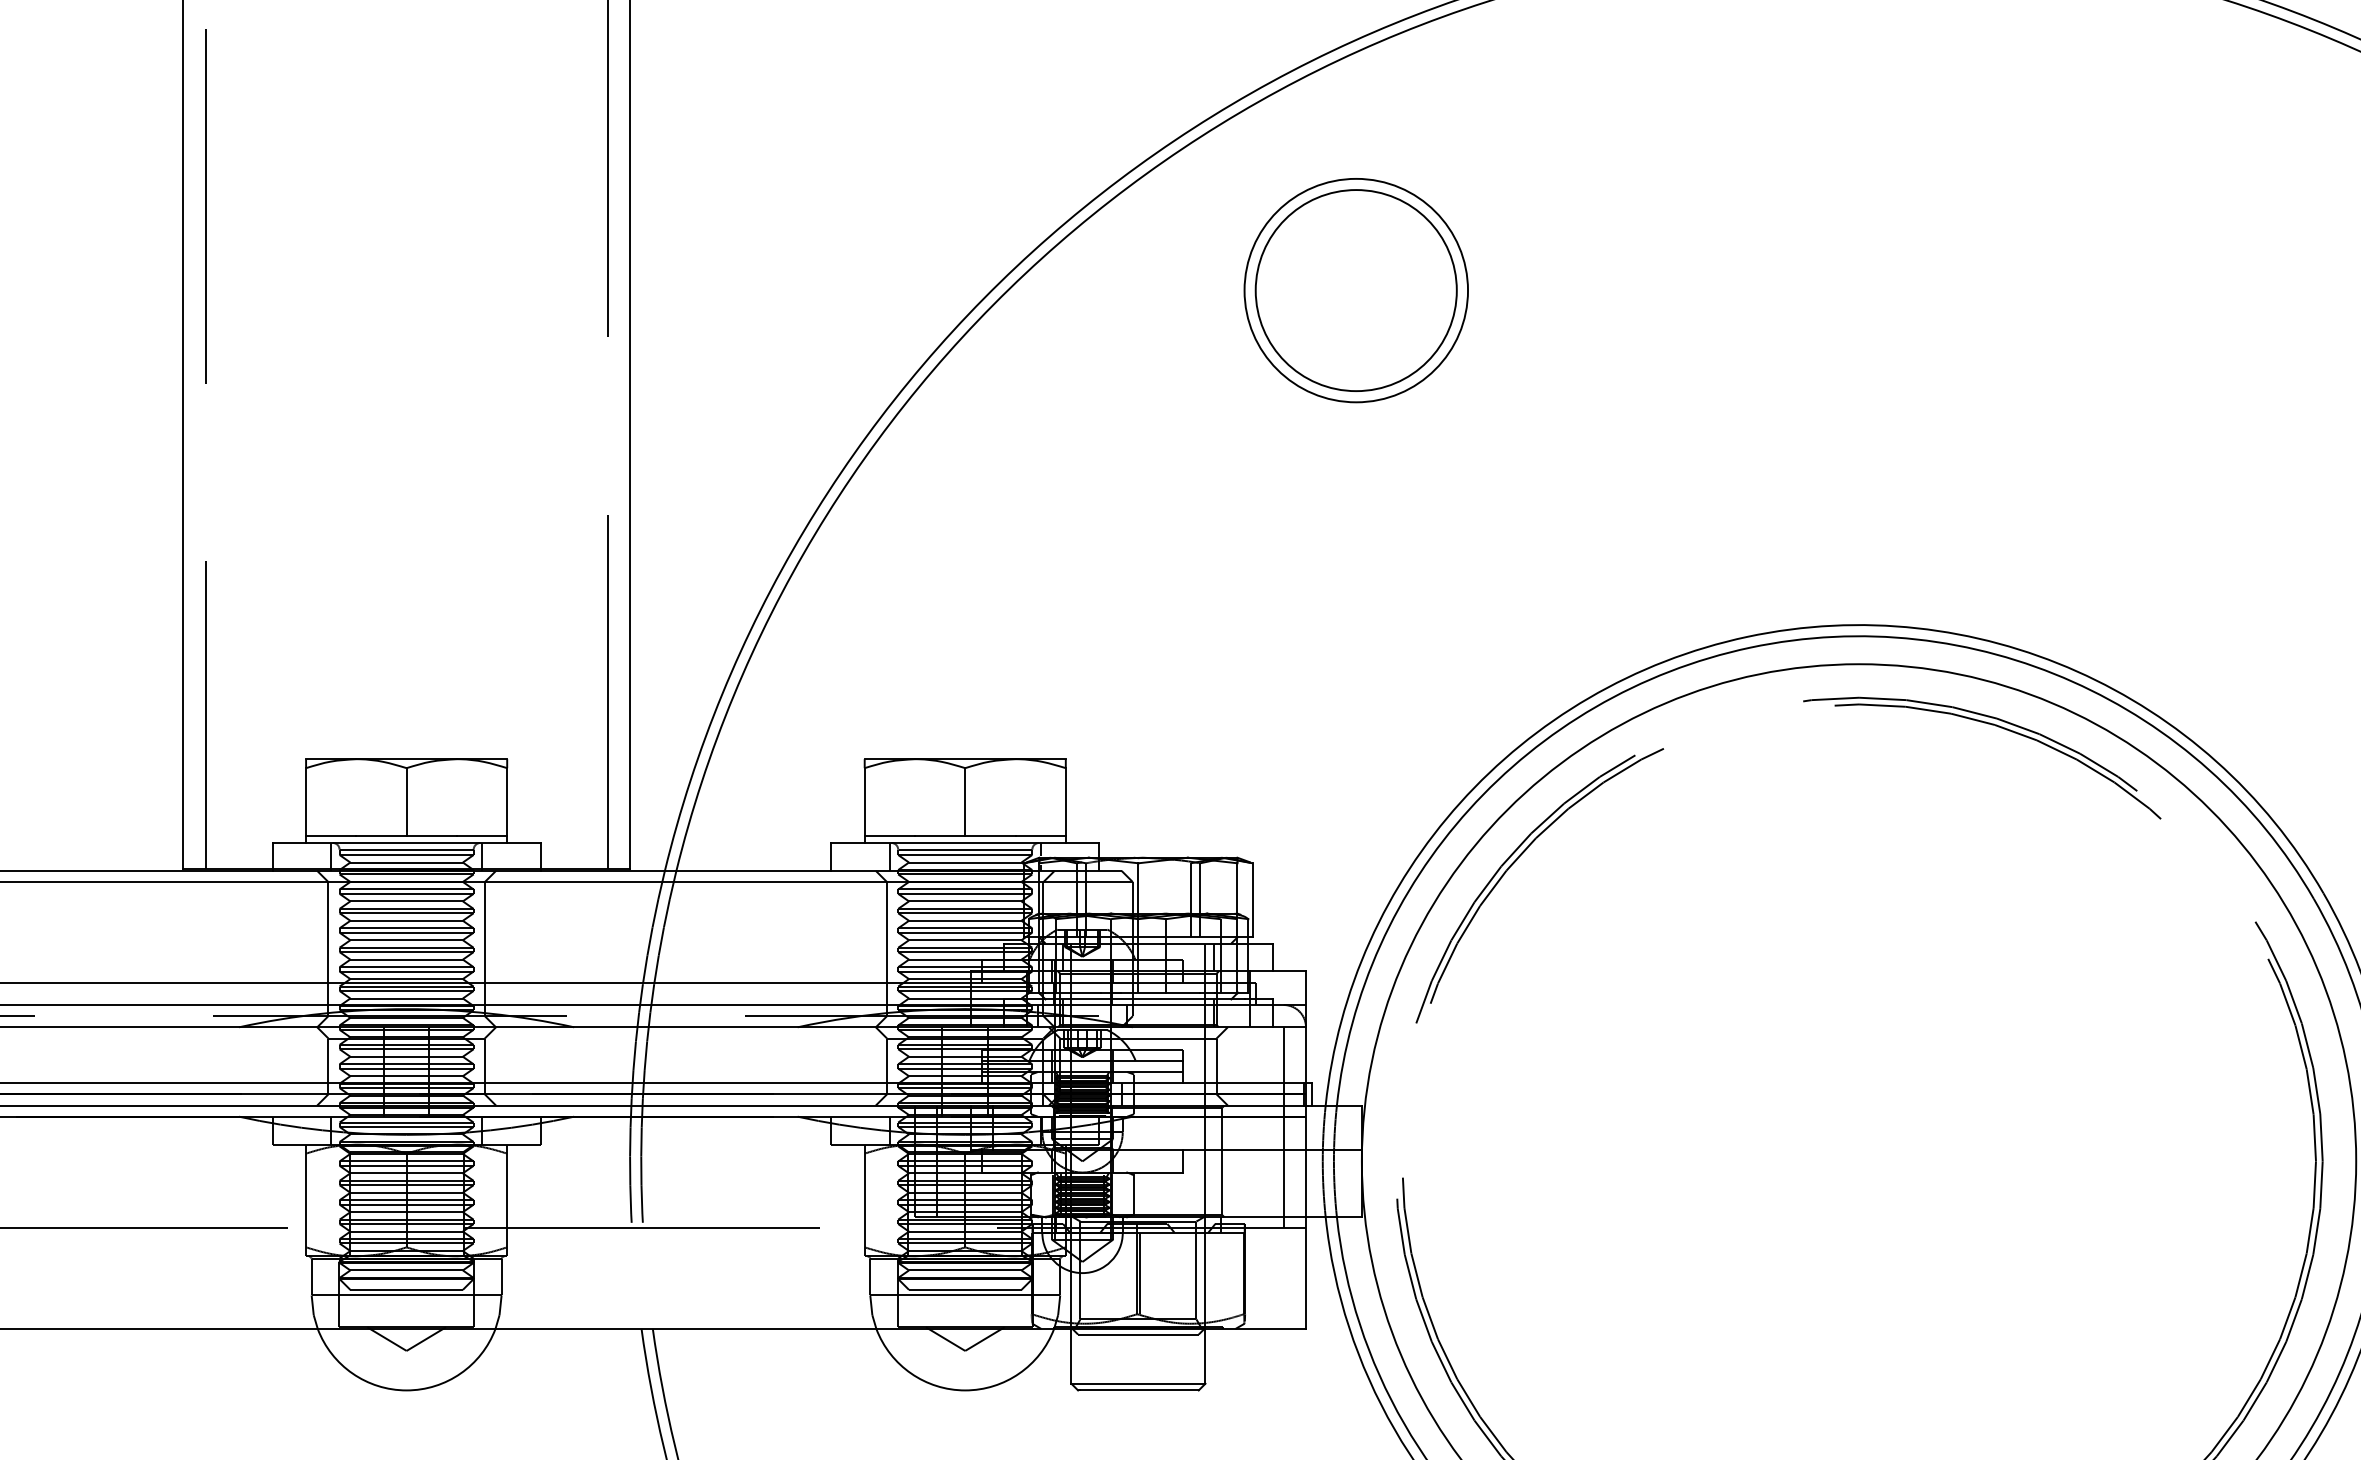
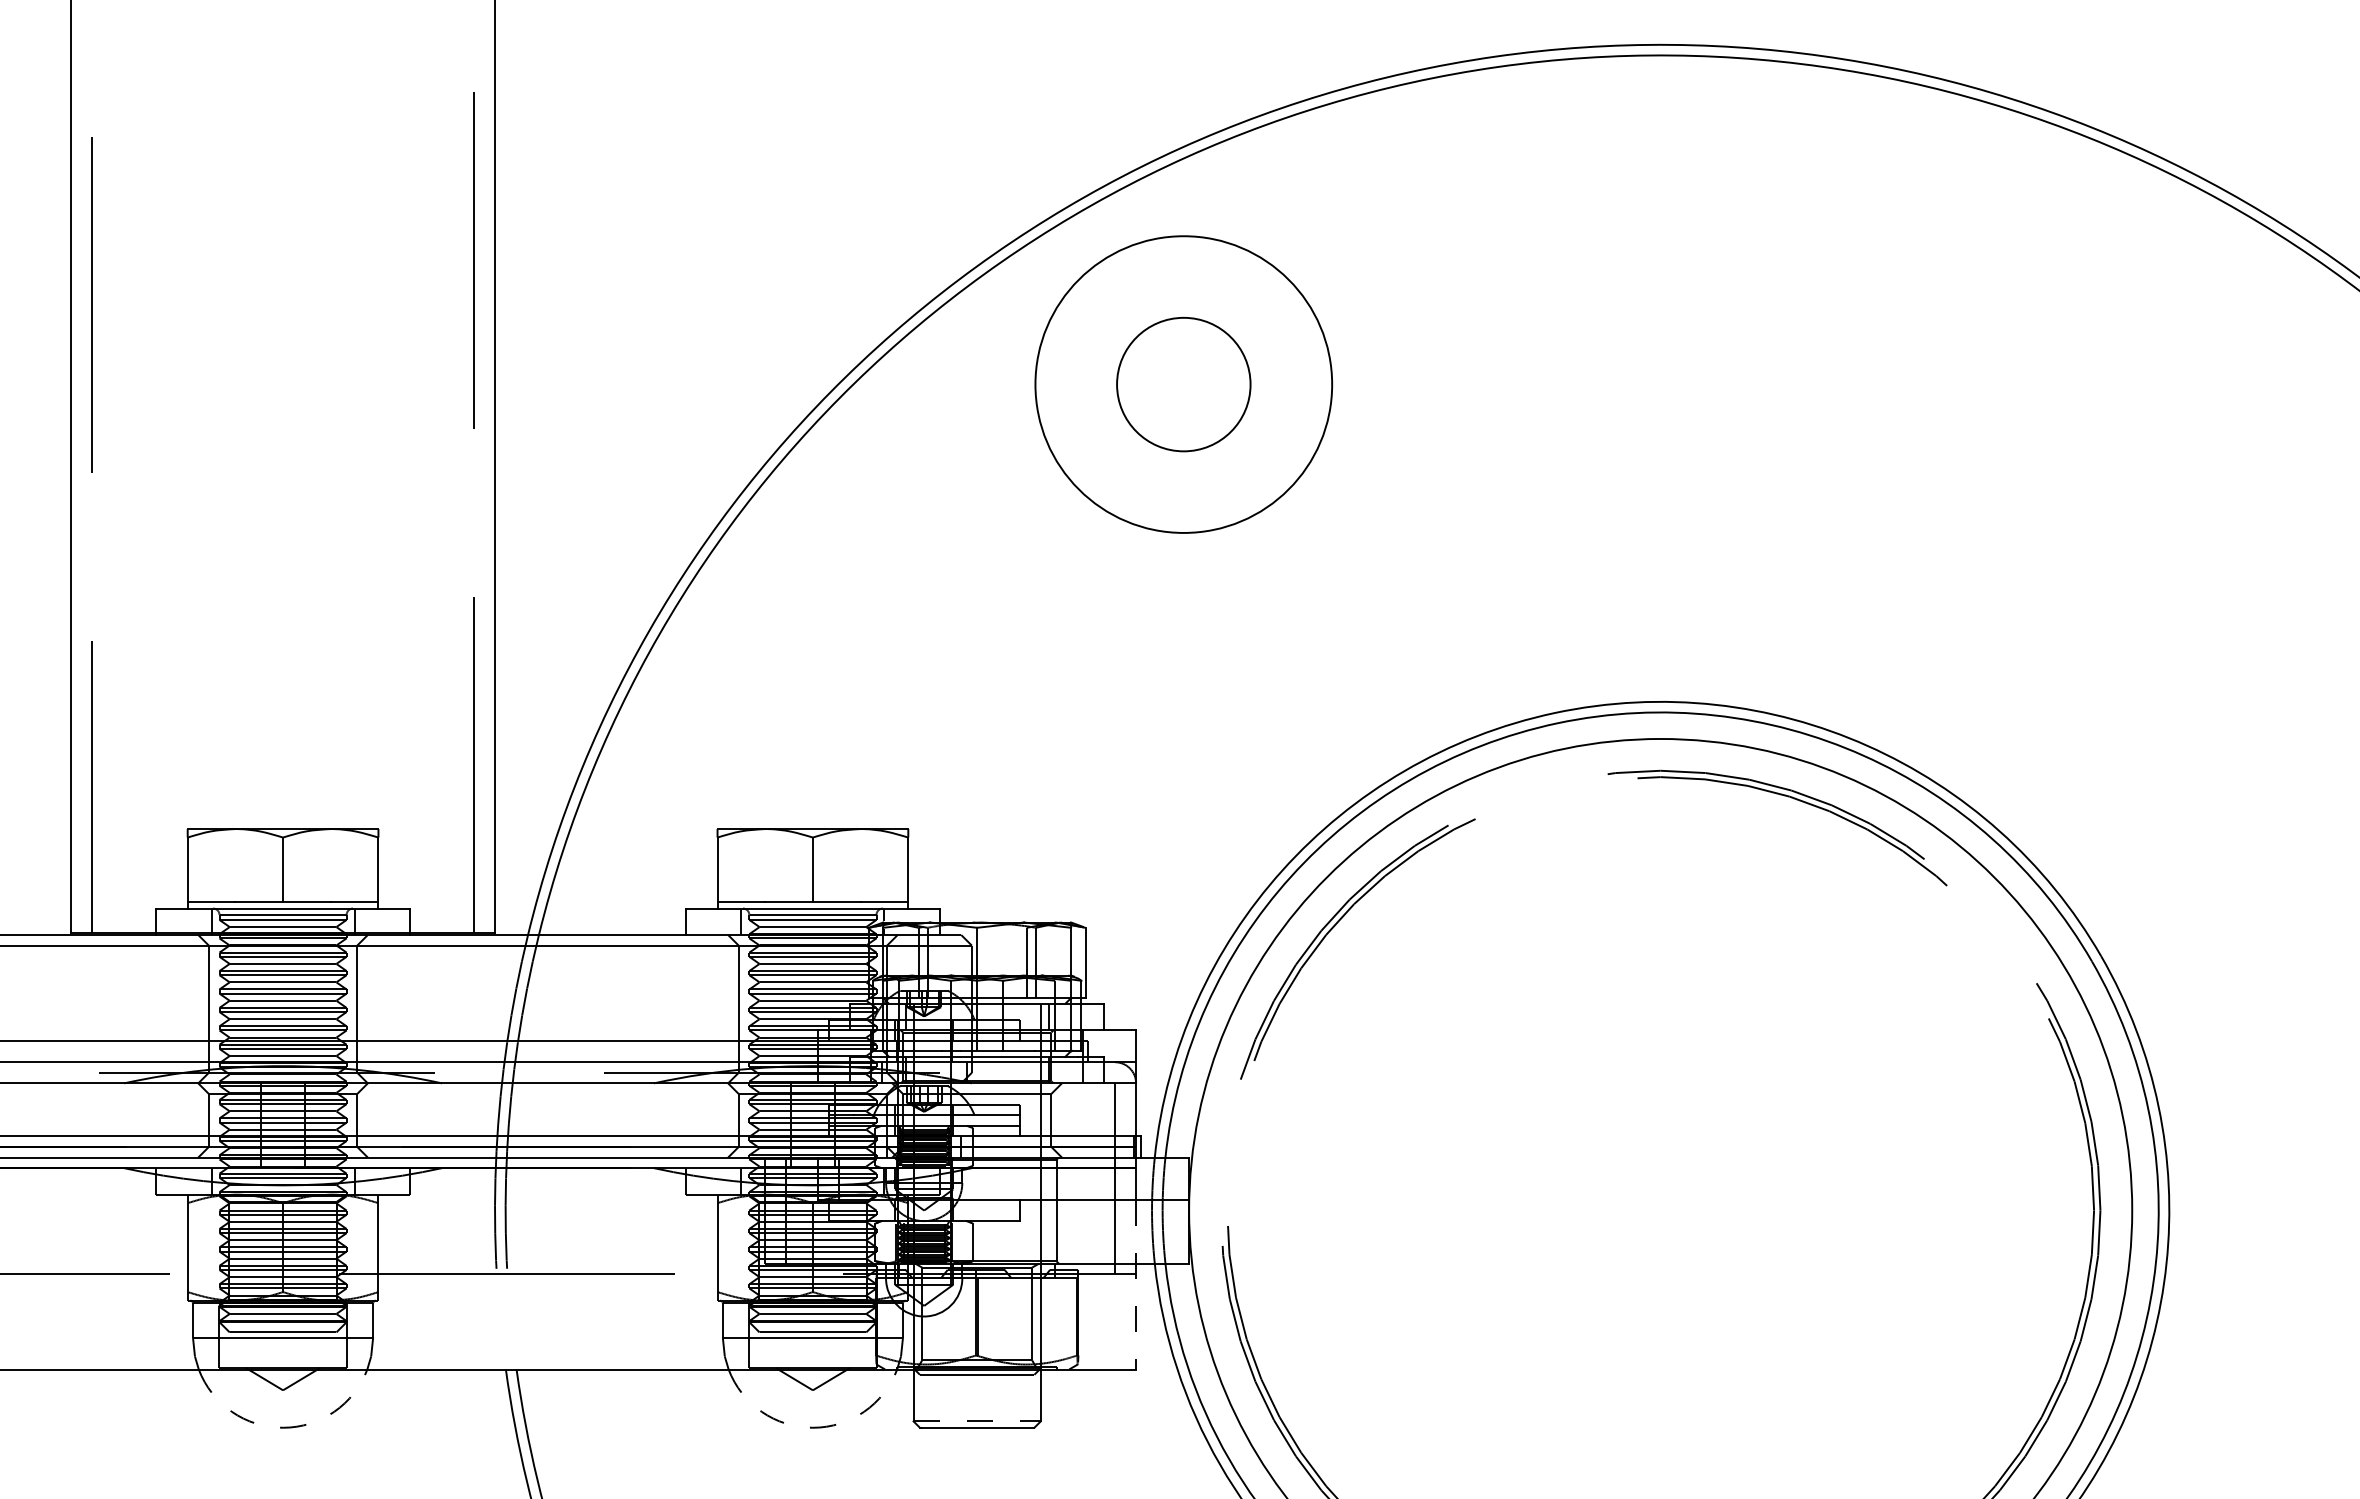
circle: (1355, 290) -> (1183, 384), size x0.7
circle: (1355, 290) -> (1183, 384), size x1.4
line: (1306, 1239) -> (1136, 1284), solid -> dashed
line: (1138, 1383) -> (977, 1421), solid -> dashed
arc: (407, 1390) -> (283, 1427), solid -> dashed
arc: (964, 1390) -> (812, 1427), solid -> dashed

